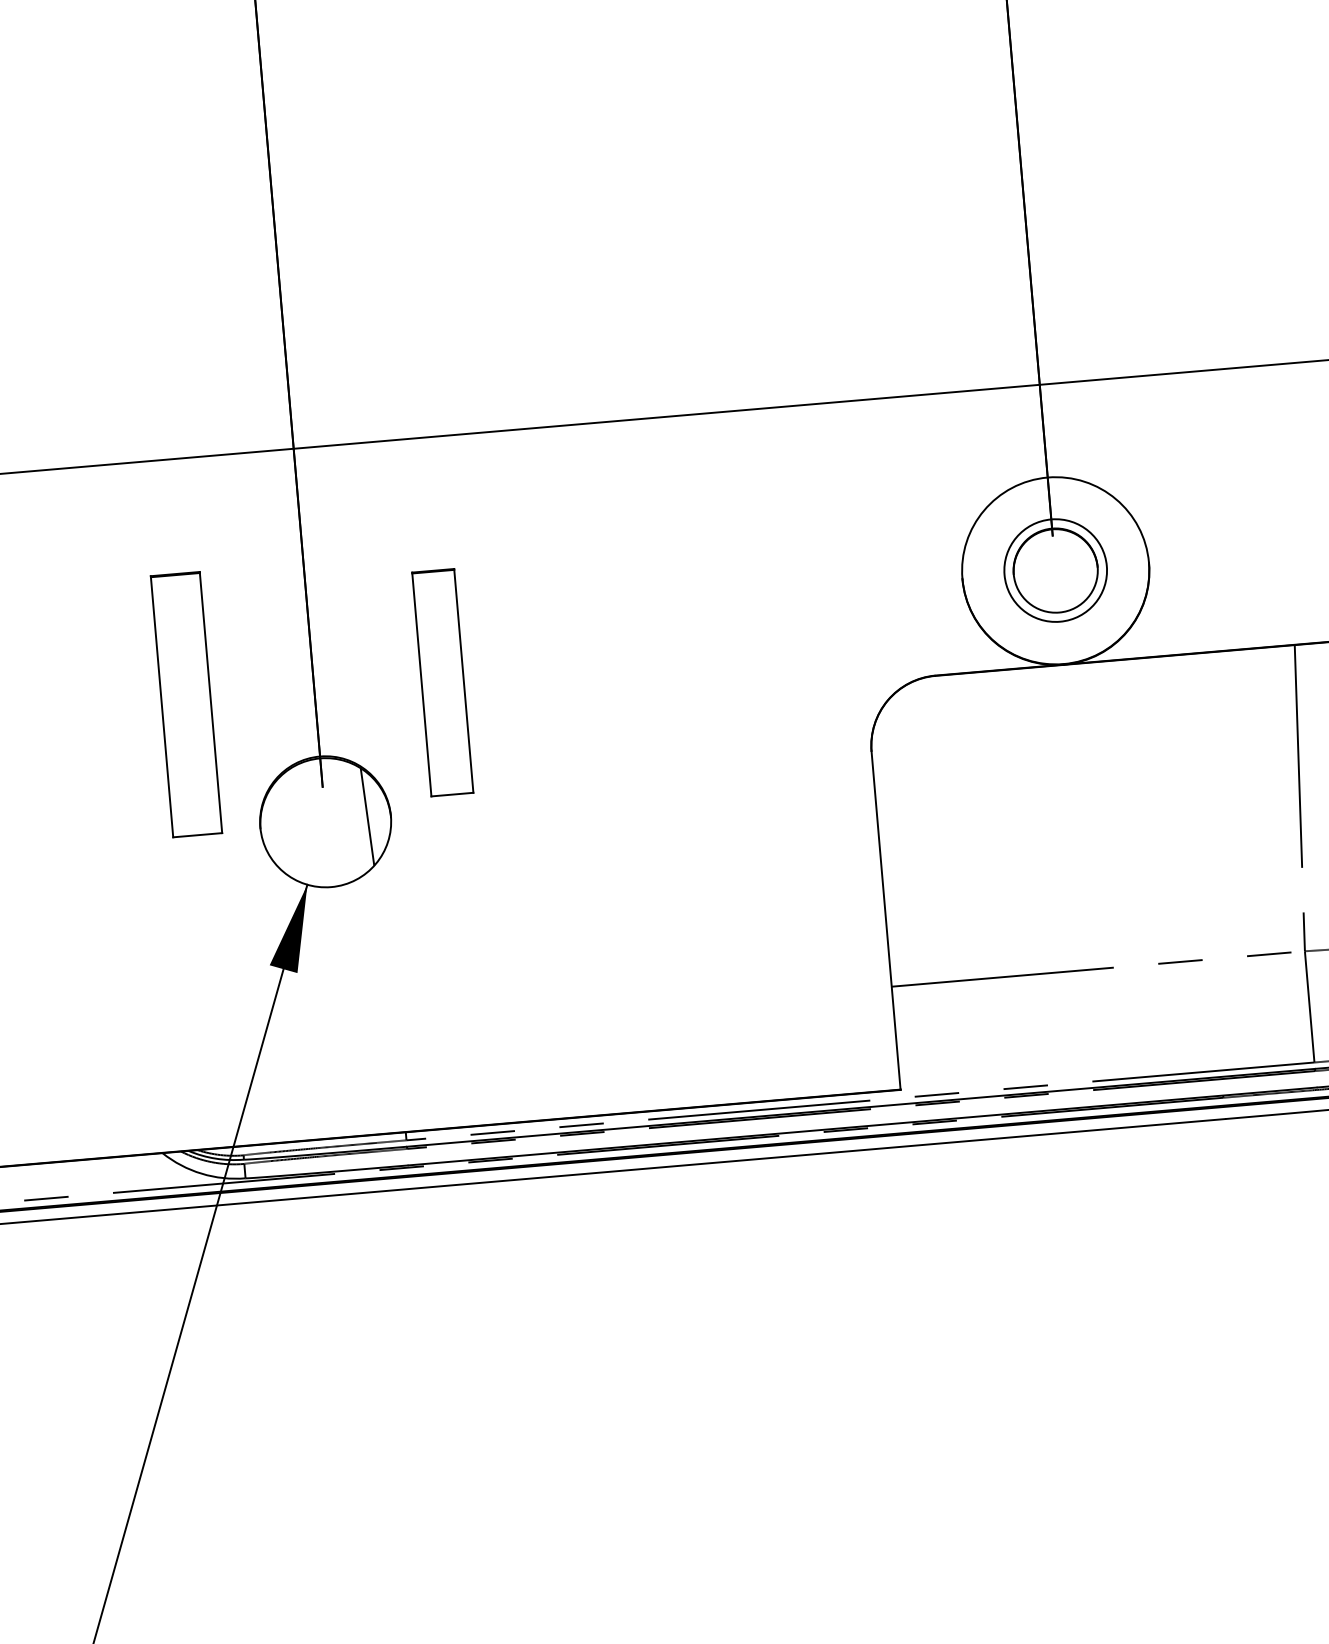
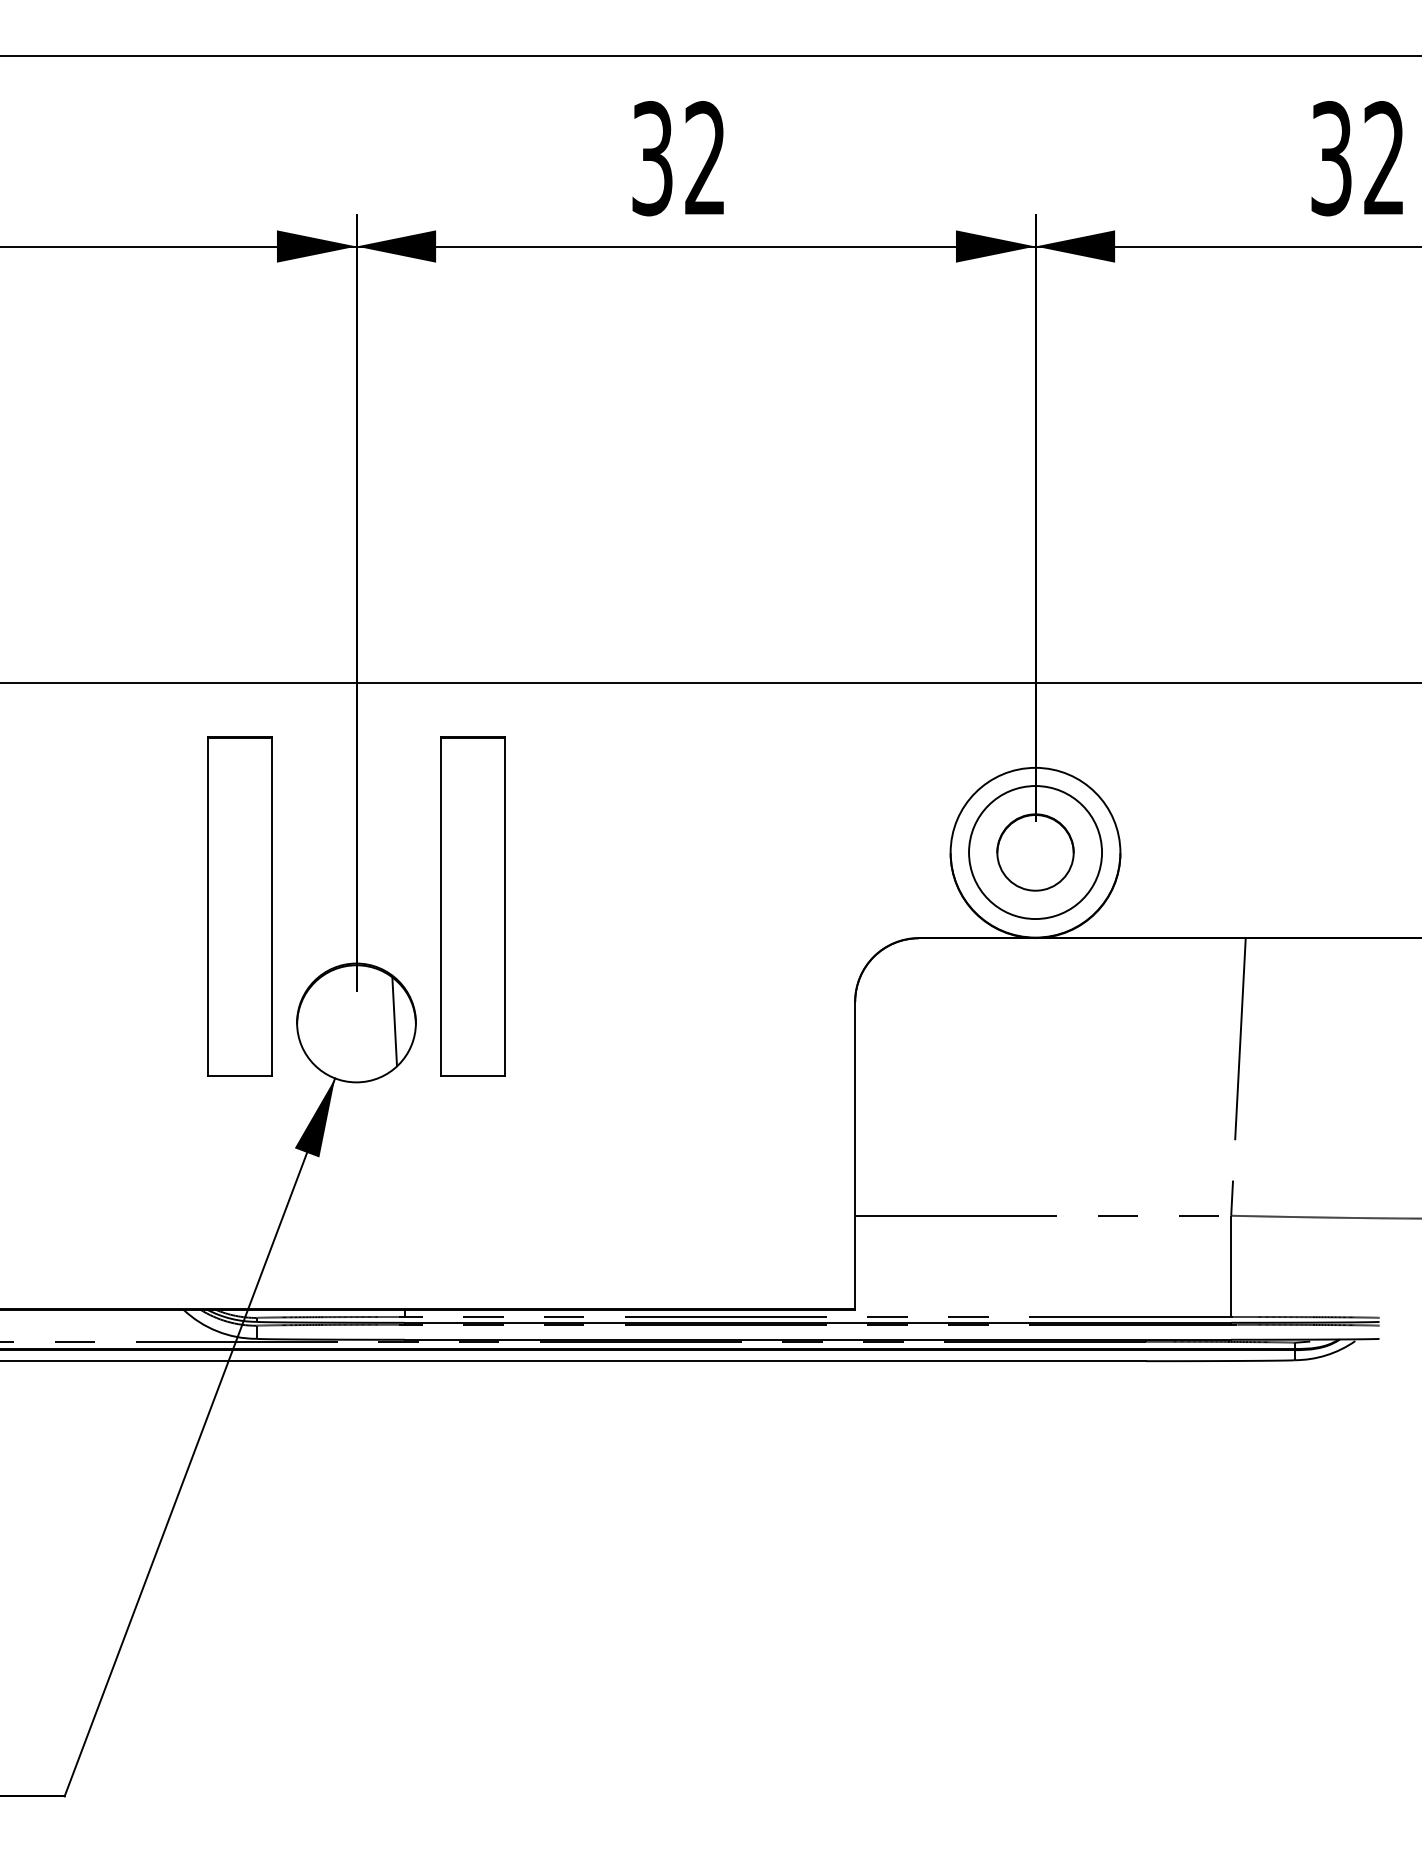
circle: (1055, 570) -> (1035, 852), size x1.43
part: (442, 682) -> (472, 906), size x1.67
part: (186, 704) -> (239, 906), size x1.43

